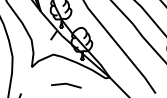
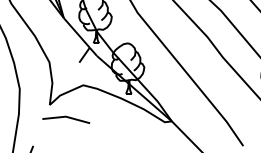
line: (66, 84) -> (66, 117), moved

